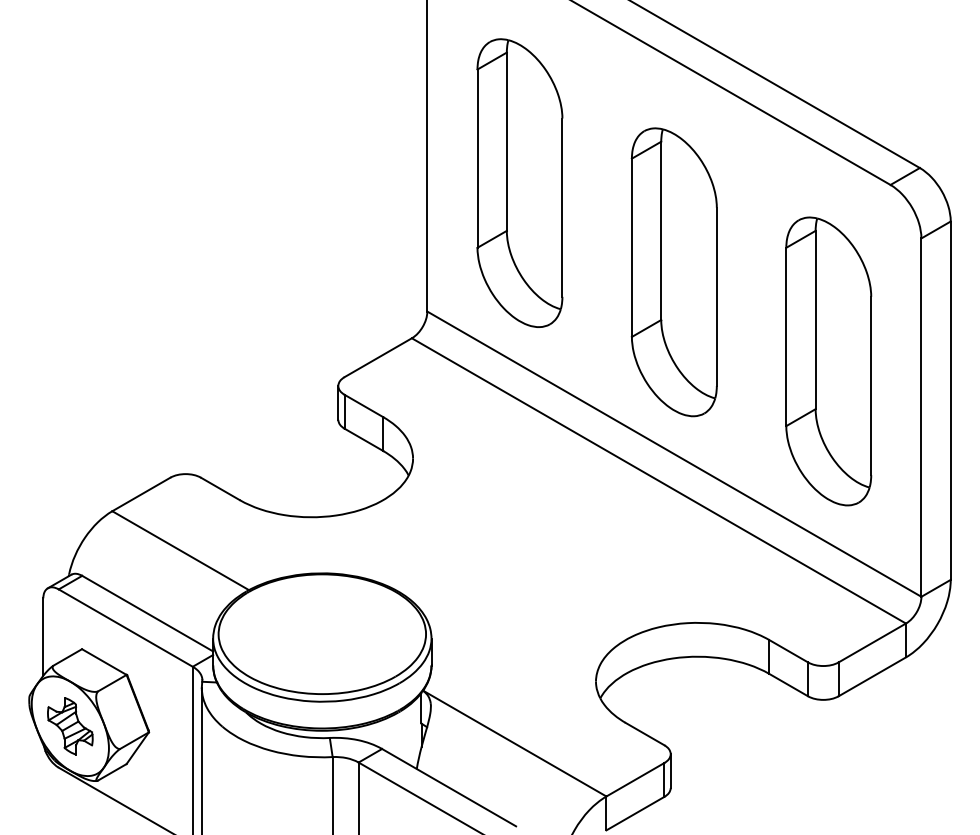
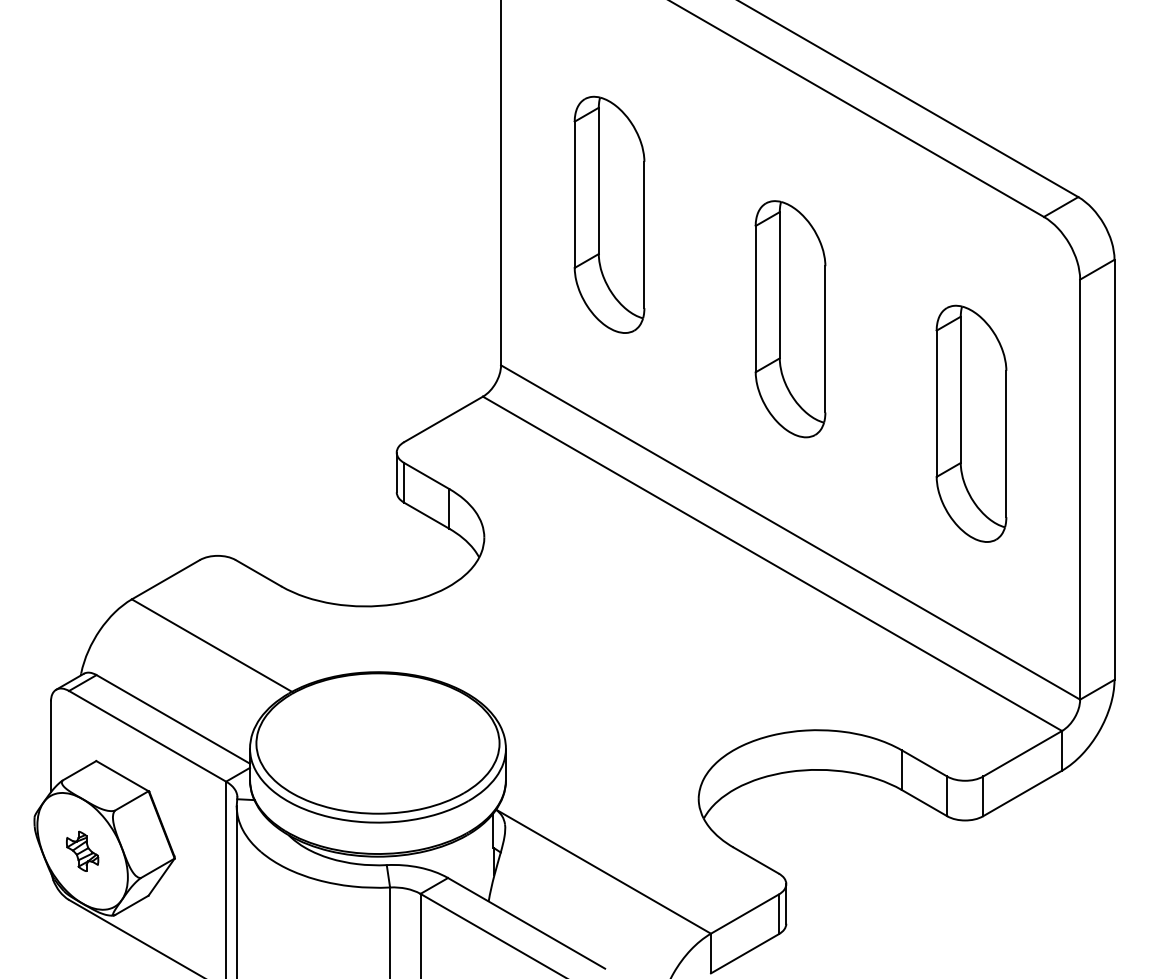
part: (519, 182) -> (609, 214), size x0.7
part: (674, 271) -> (790, 318), size x0.7
part: (828, 361) -> (971, 423), size x0.7
part: (70, 726) -> (82, 851), size x0.6

